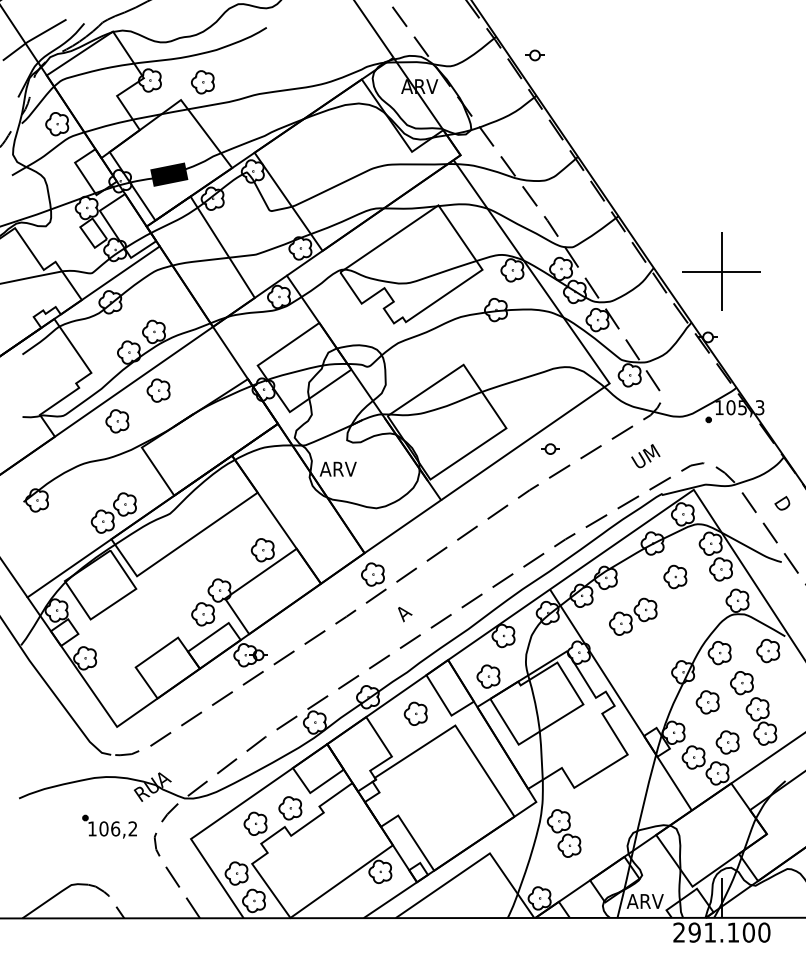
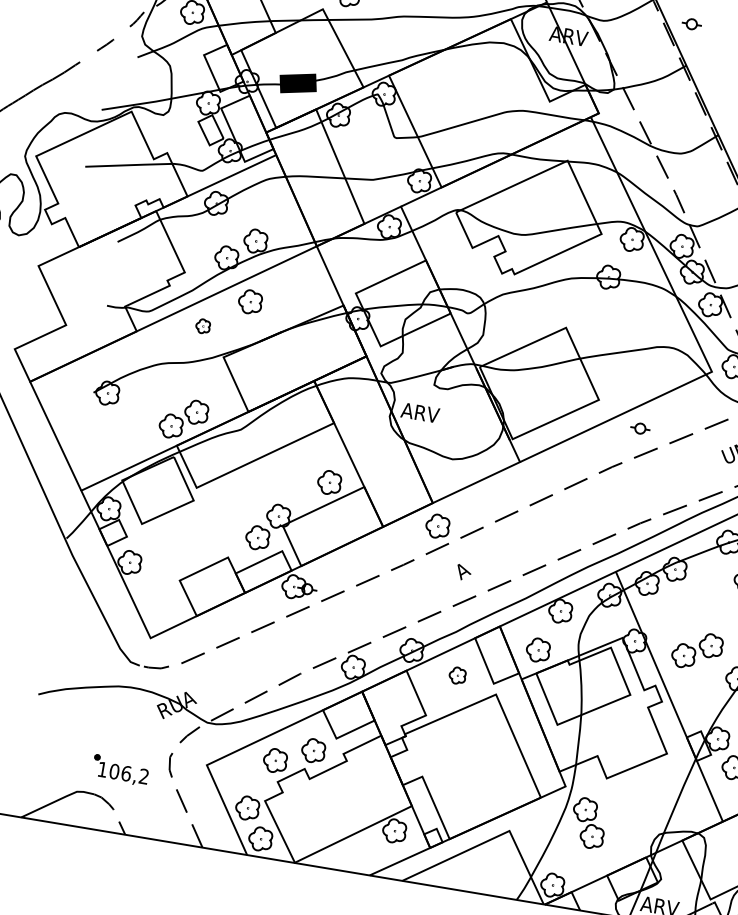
part: (117, 421) -> (203, 326), size x0.6
part: (633, 616) -> (697, 650), moved
part: (415, 713) -> (457, 675), size x0.7
part: (109, 826) -> (120, 770), moved

